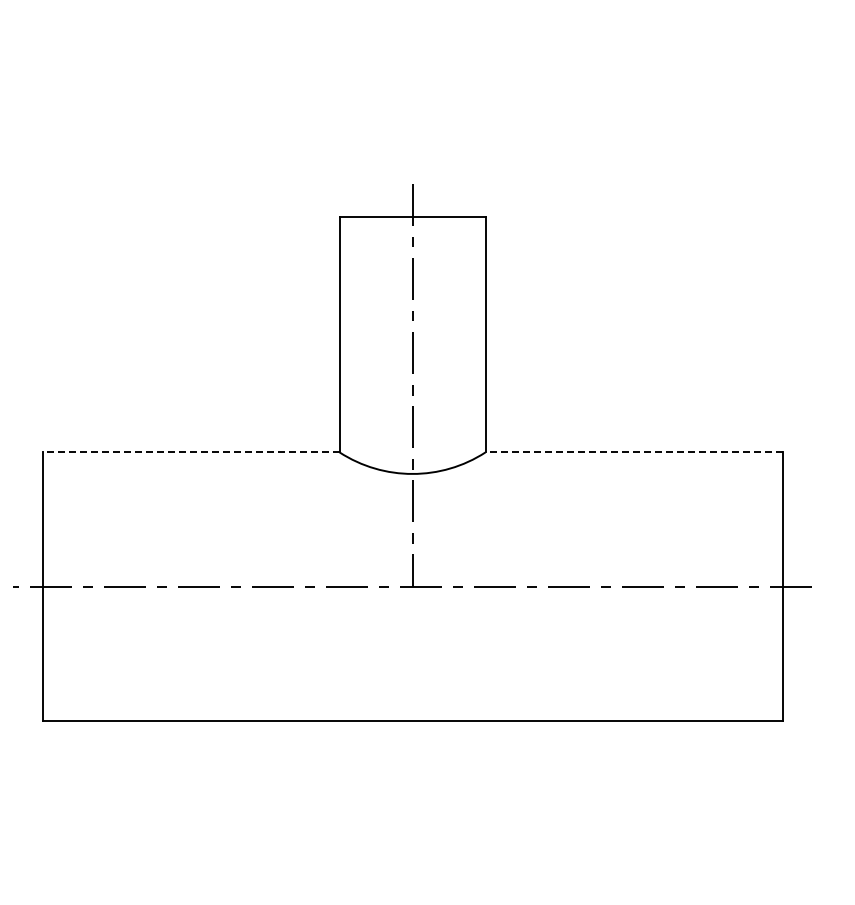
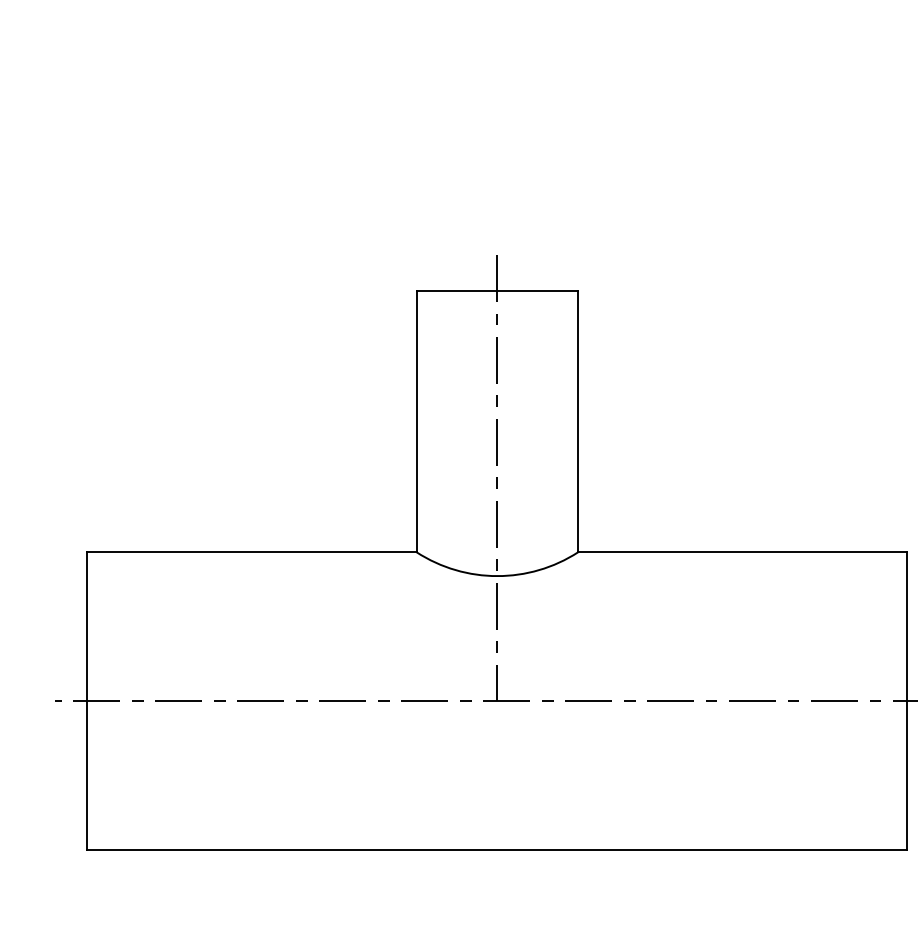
line: (191, 452) -> (252, 552), dashed -> solid
line: (634, 452) -> (743, 552), dashed -> solid

